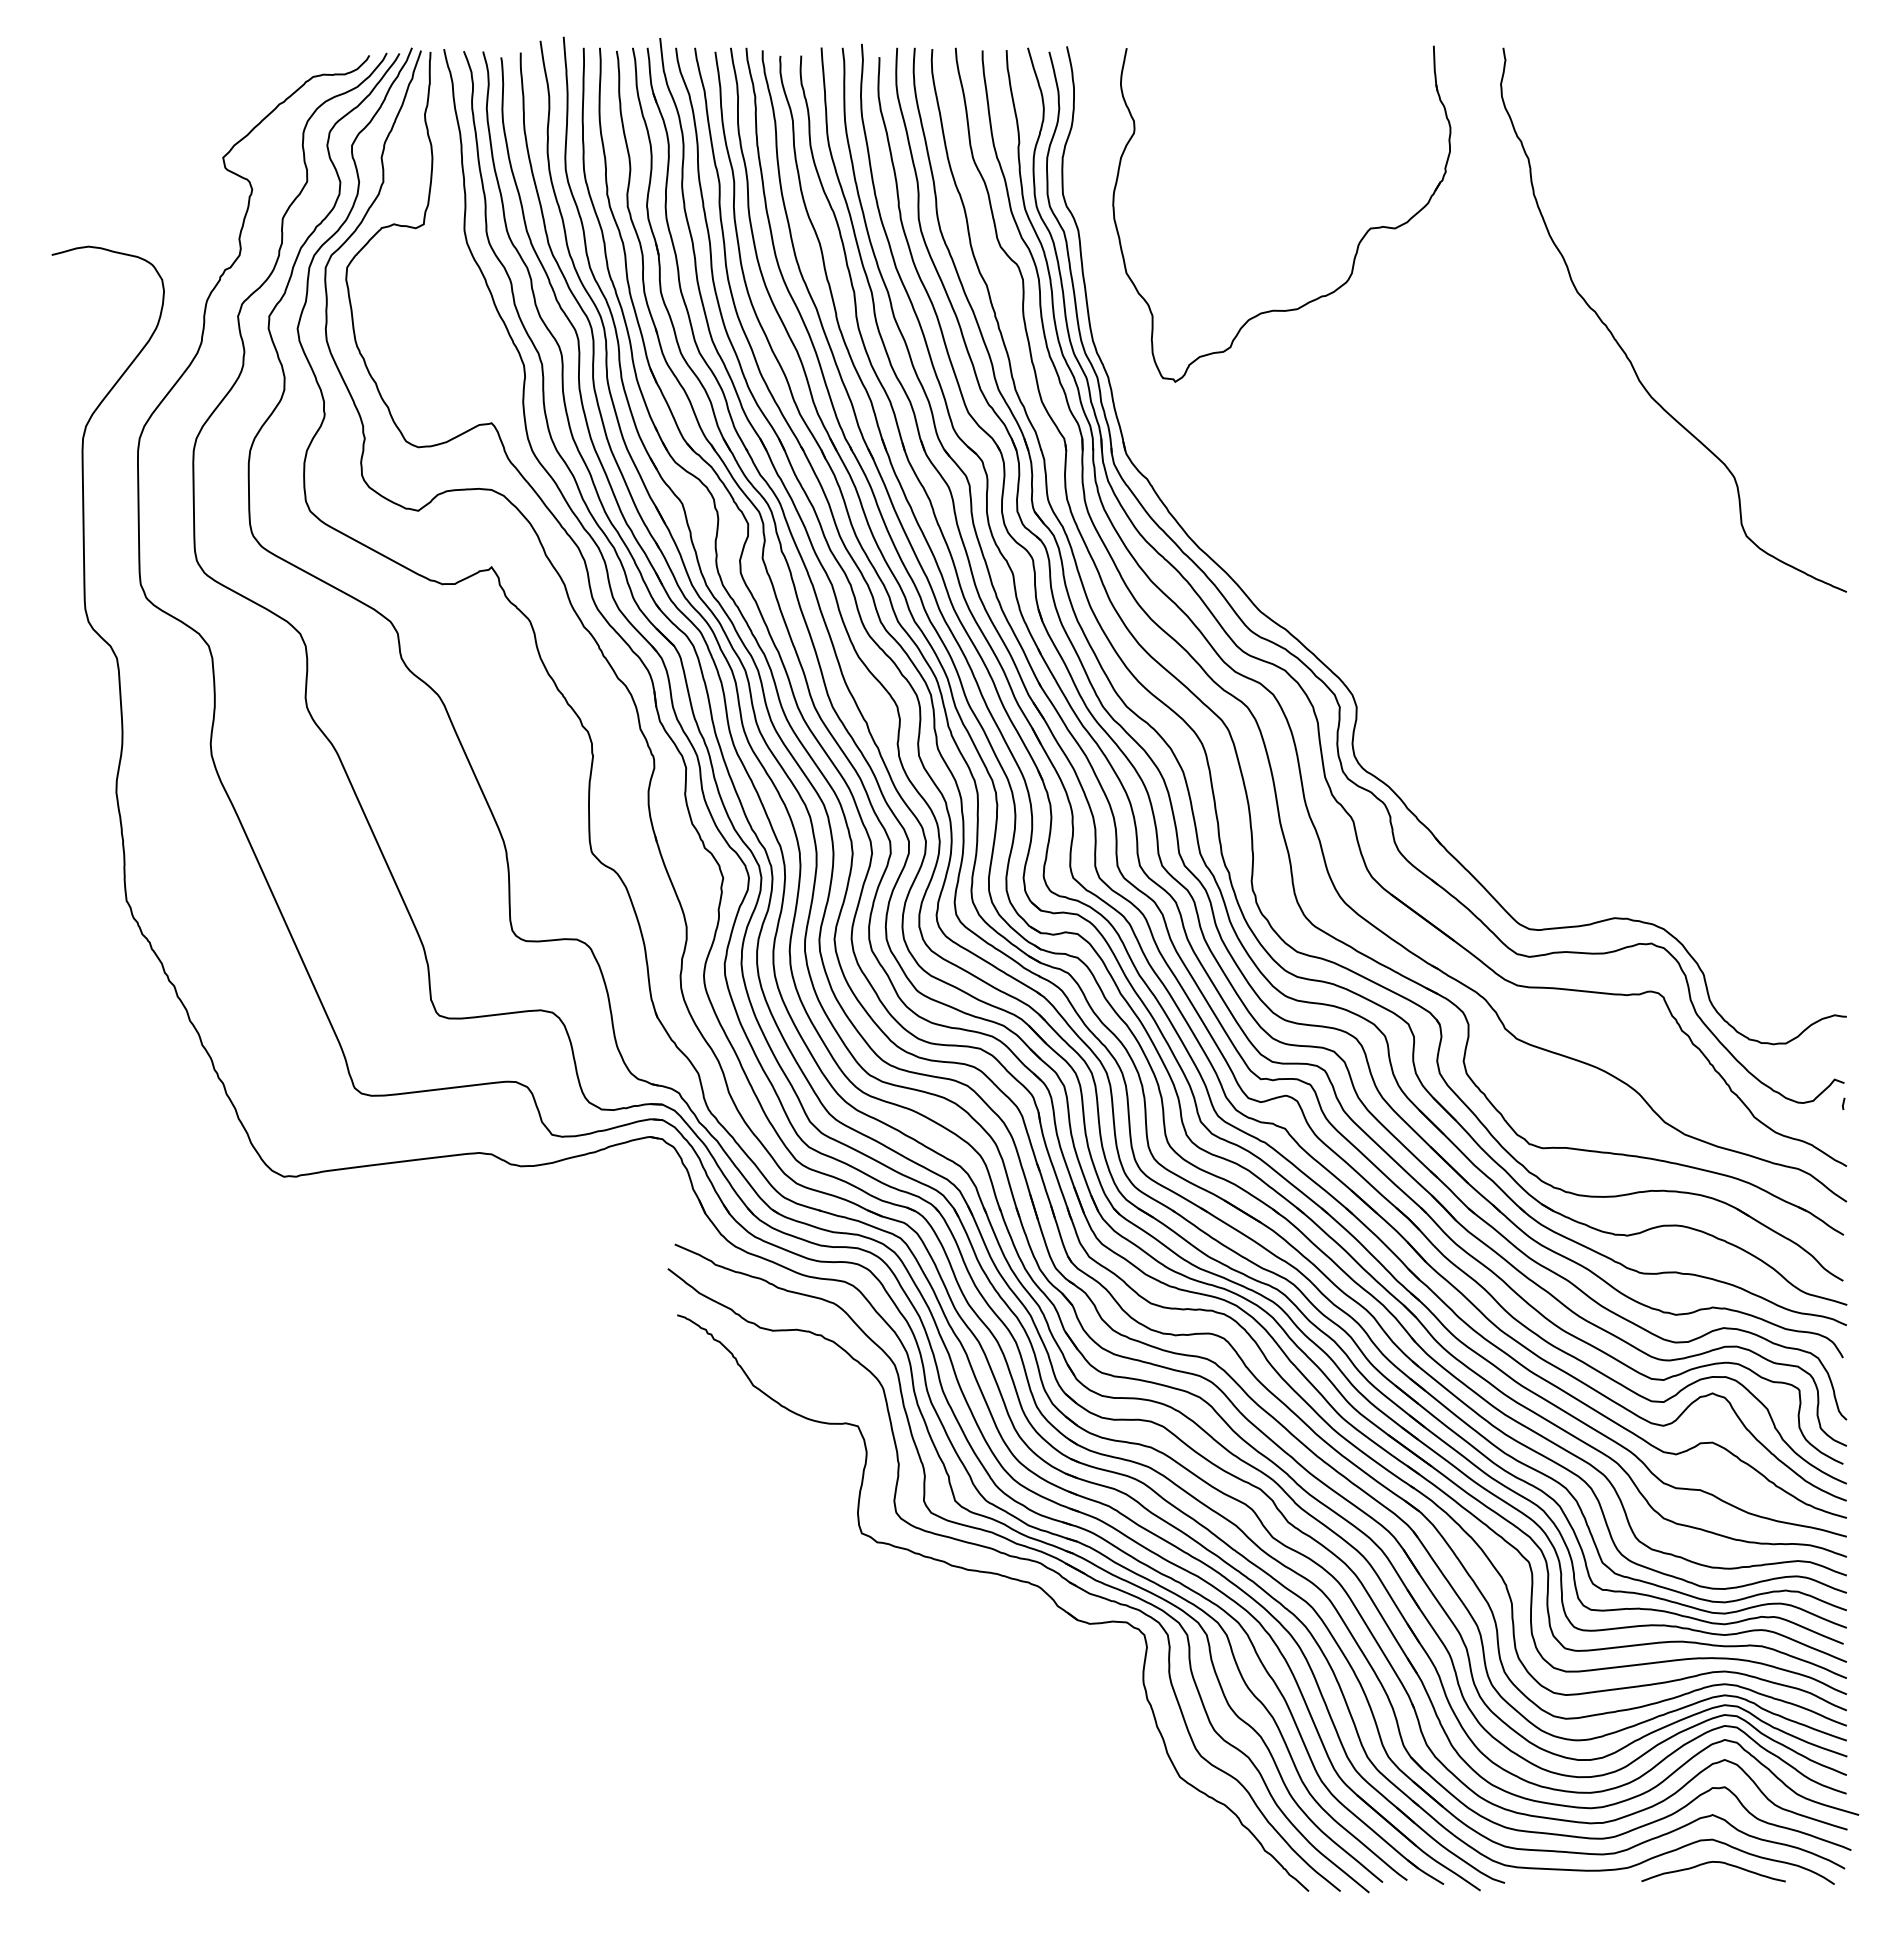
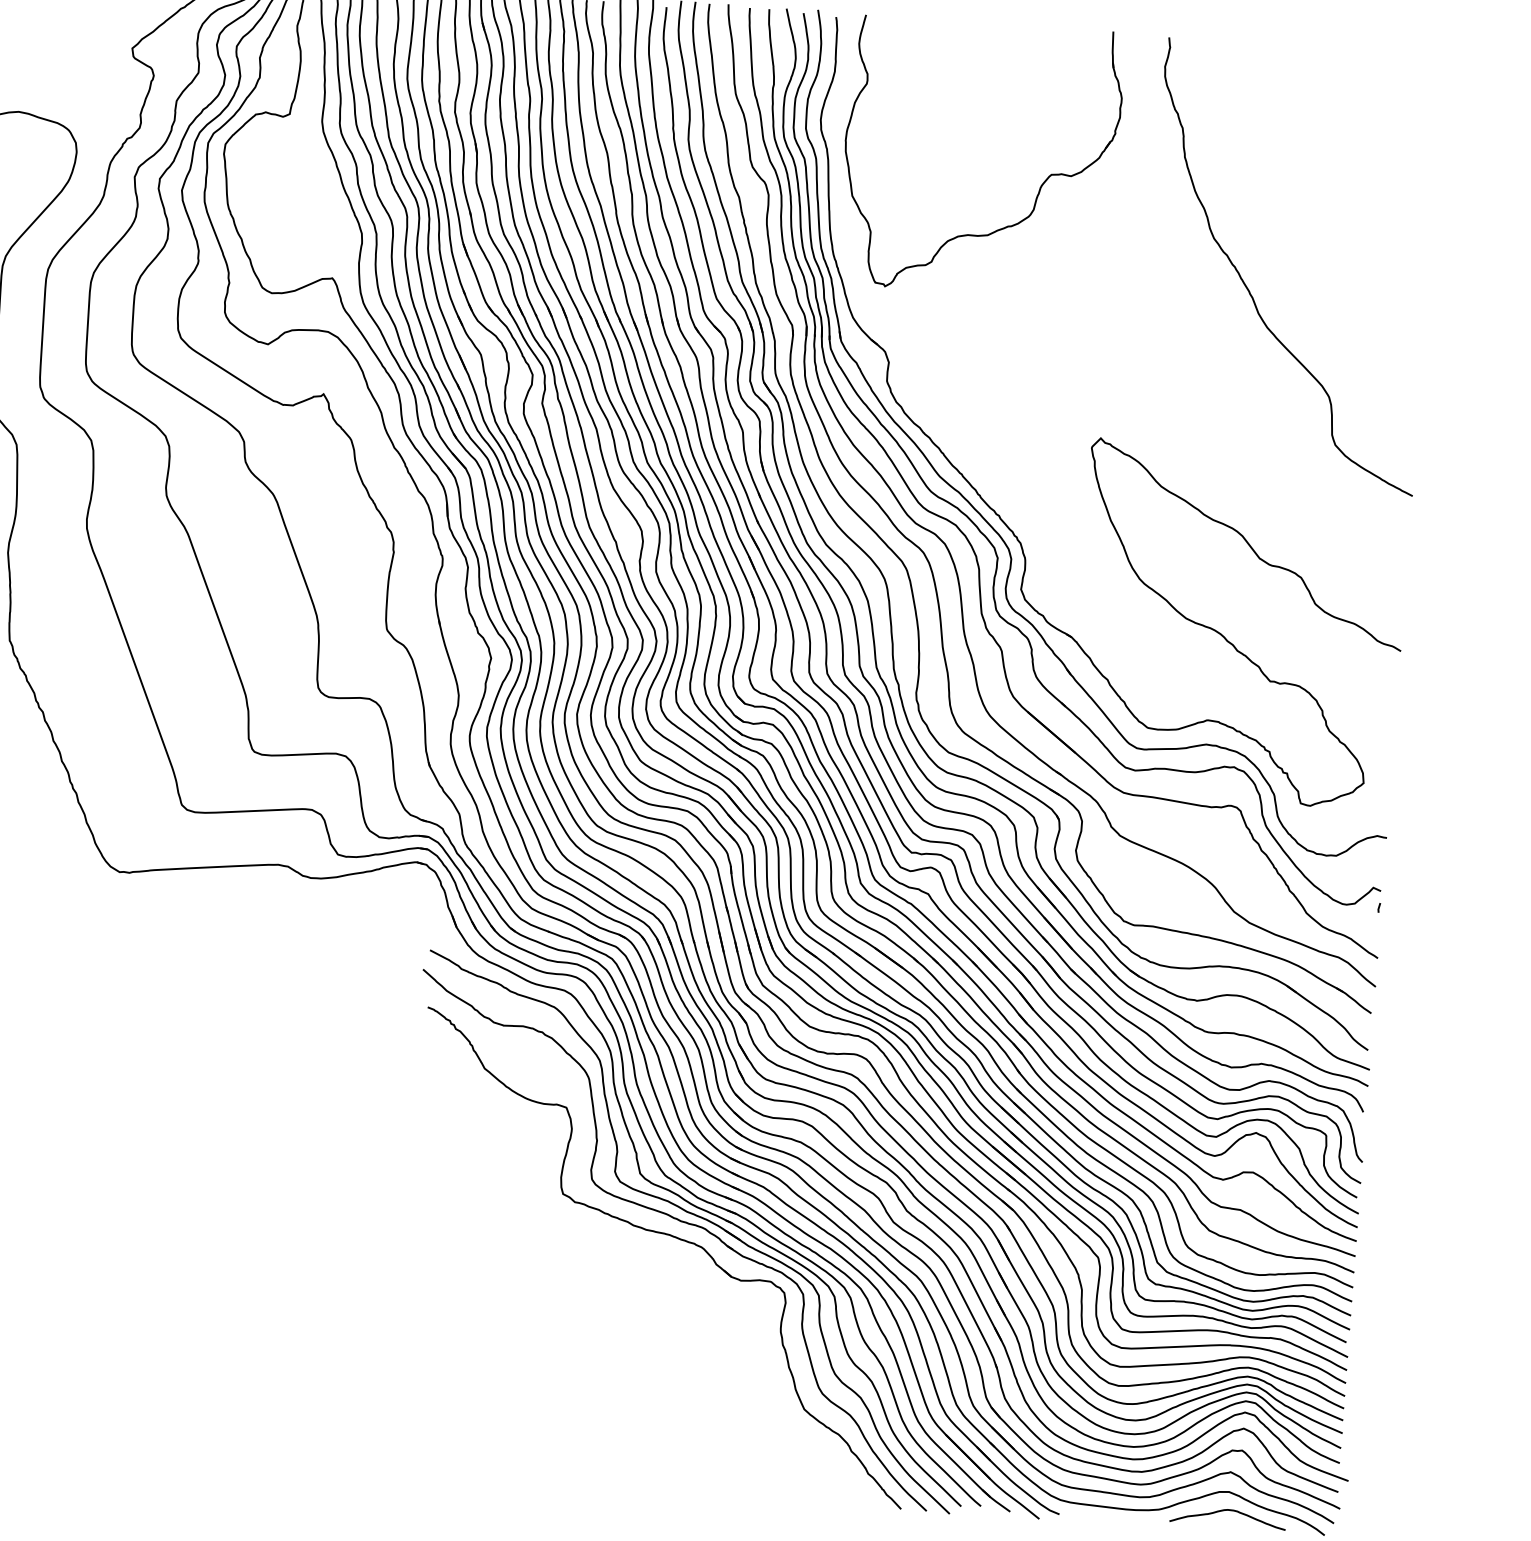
part: (1456, 548) -> (1101, 437), added

